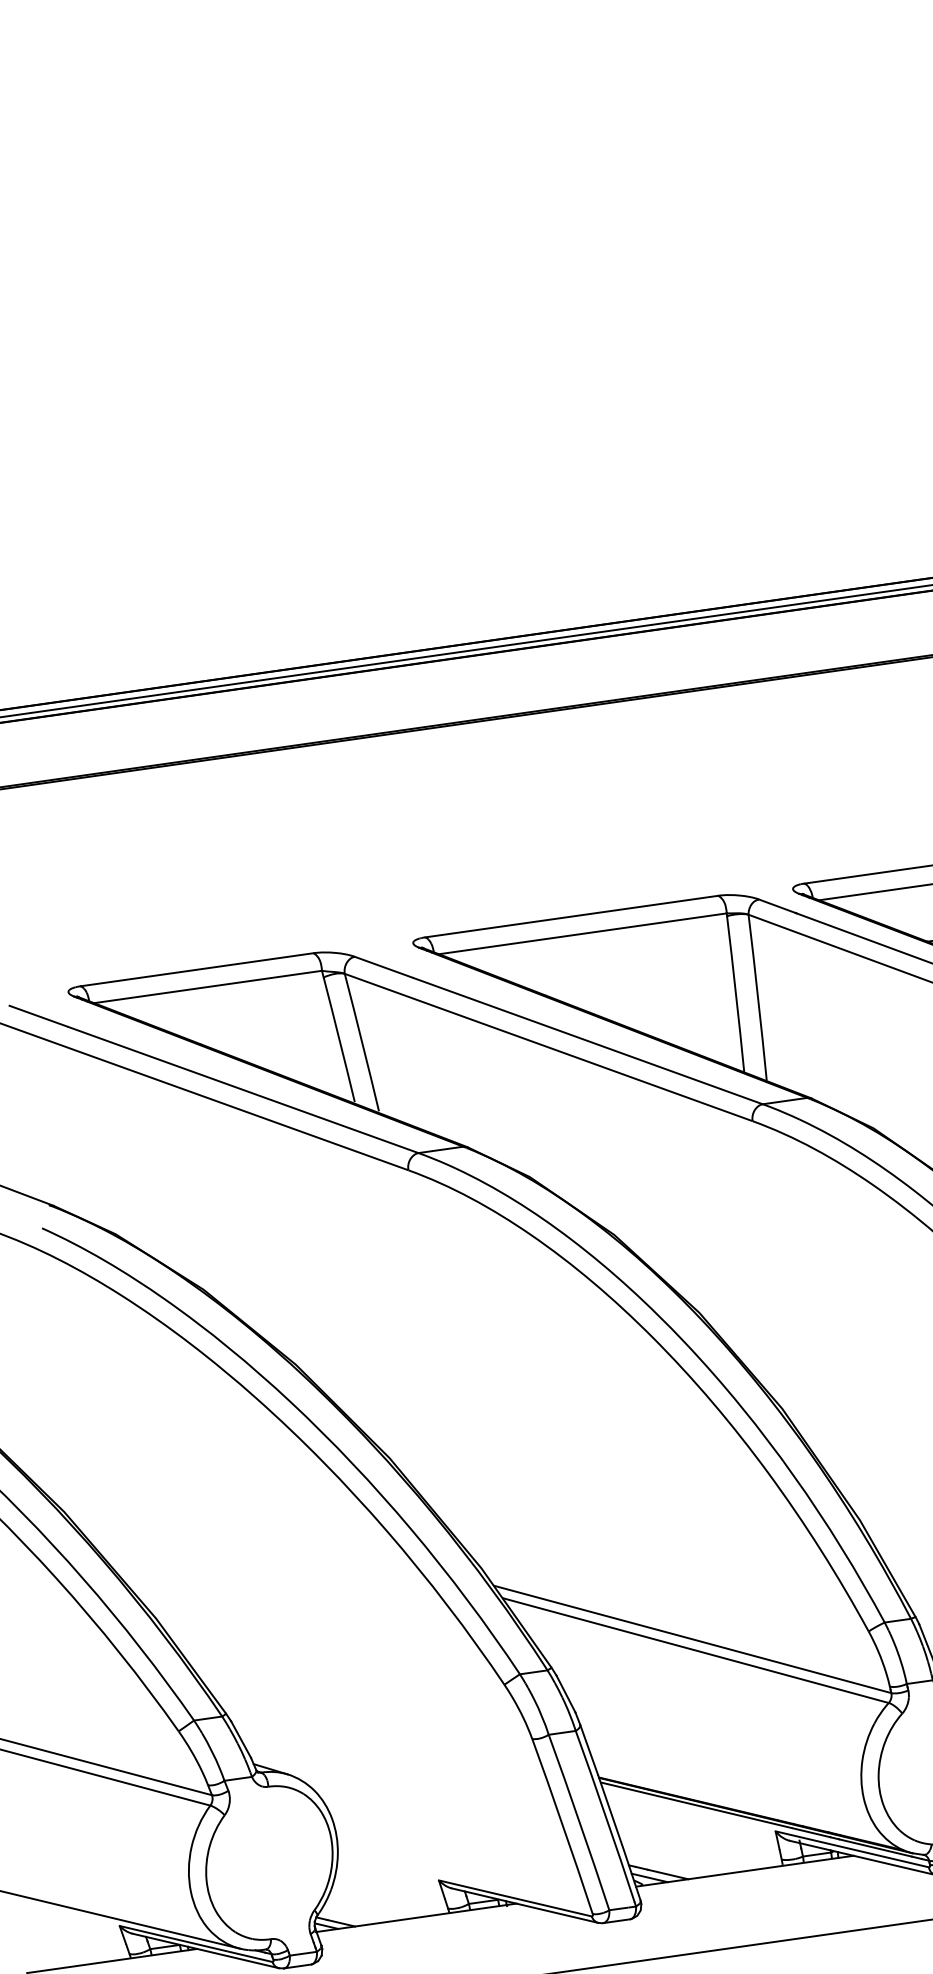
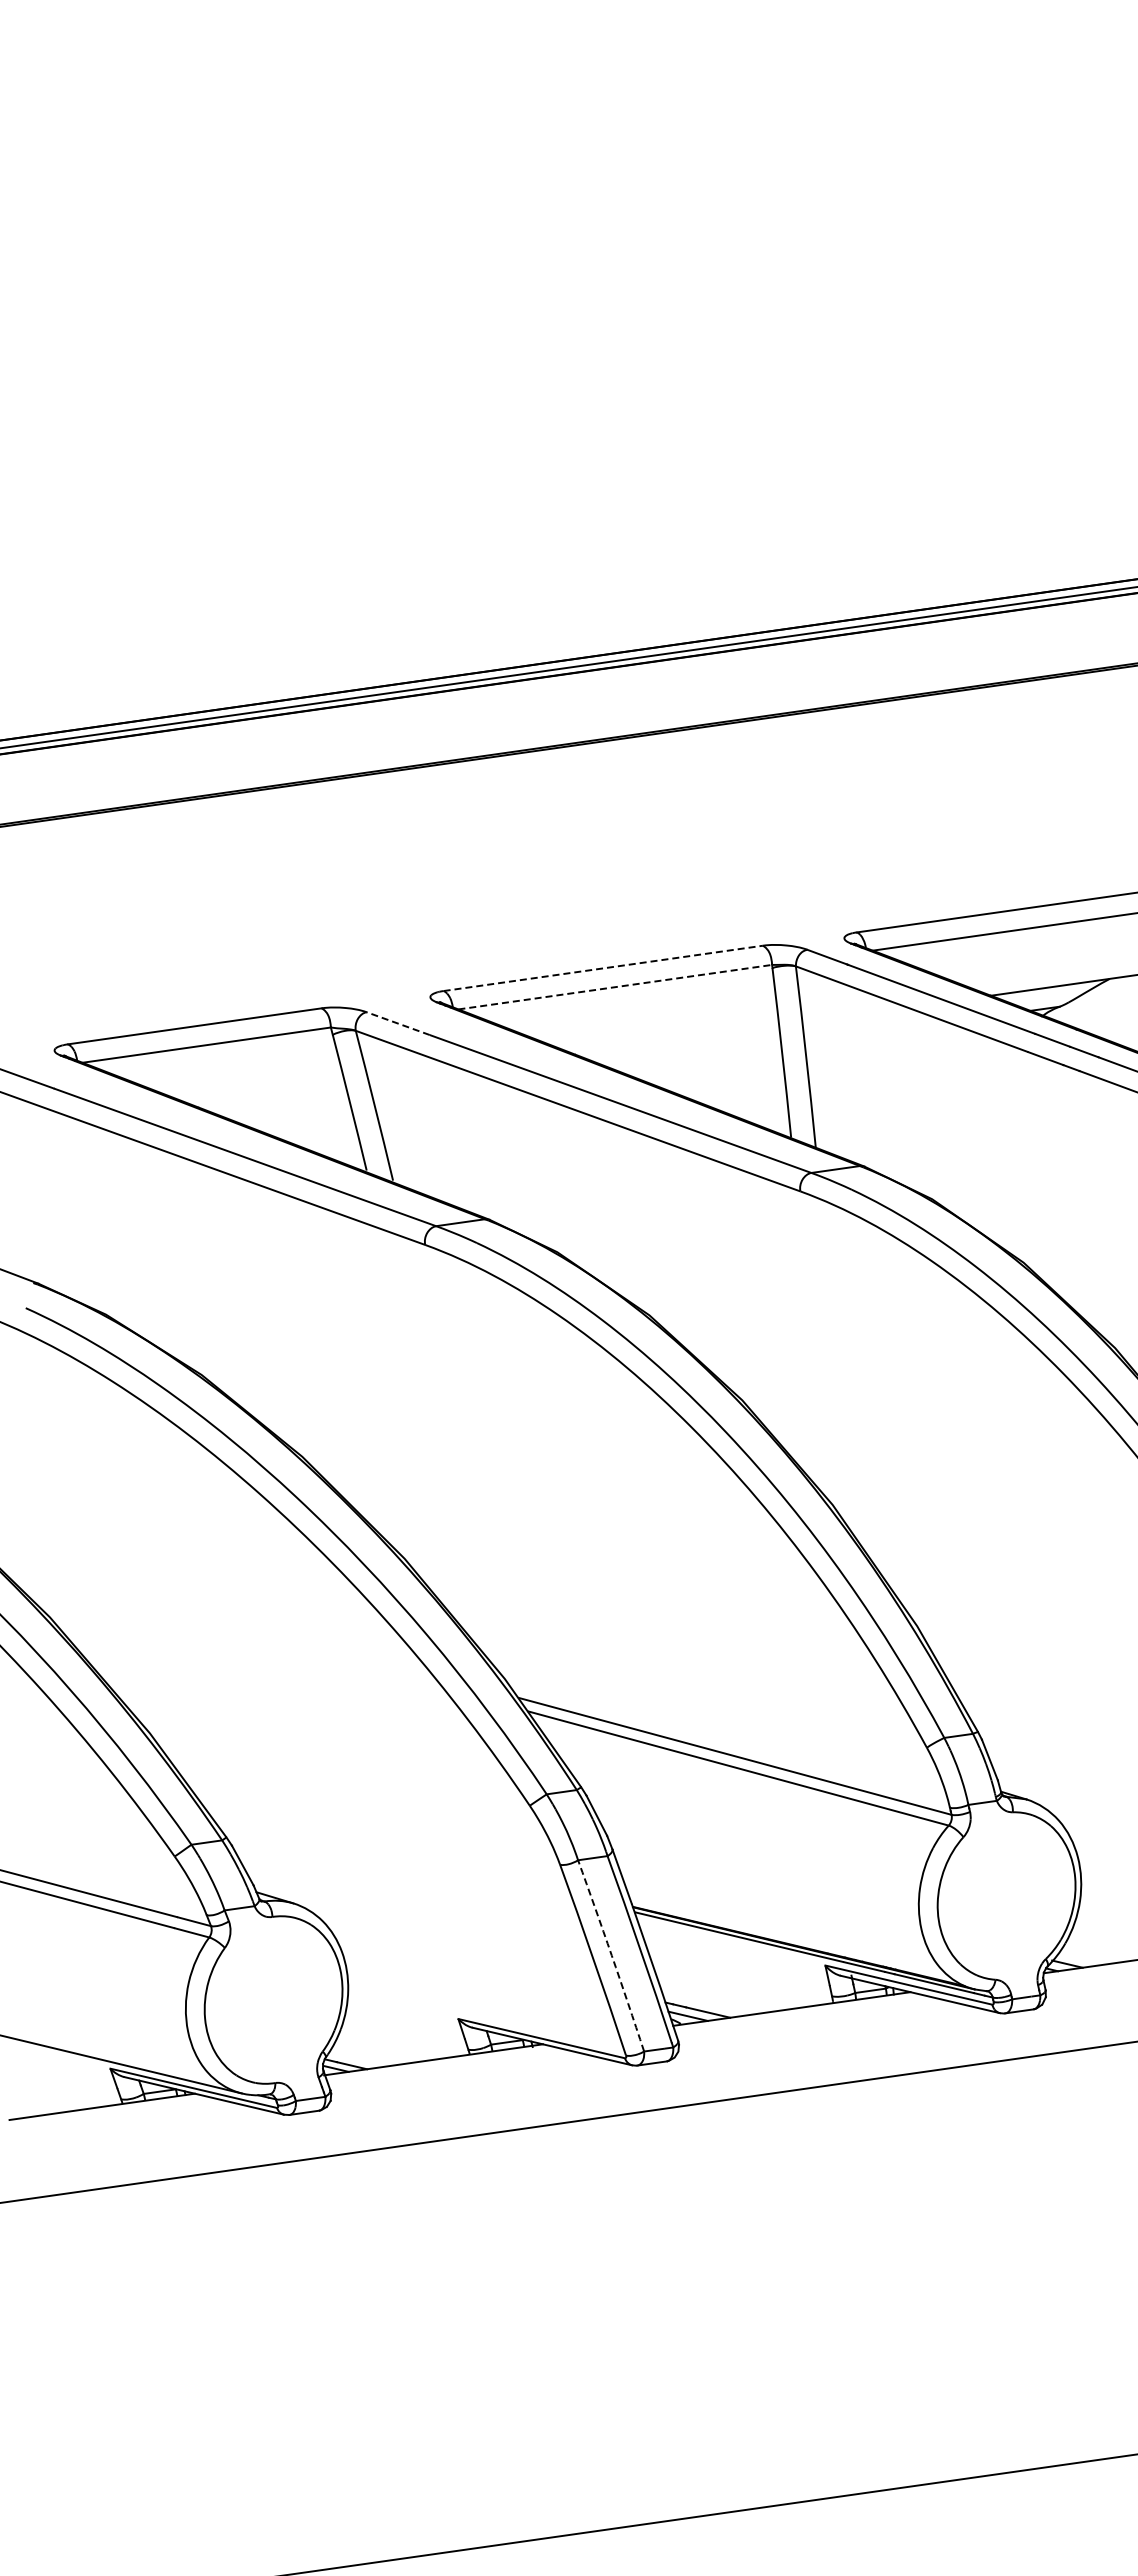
line: (572, 916) -> (603, 968), solid -> dashed
line: (583, 934) -> (615, 987), solid -> dashed
line: (383, 967) -> (397, 1023), solid -> dashed
arc: (579, 1822) -> (611, 1955), solid -> dashed

